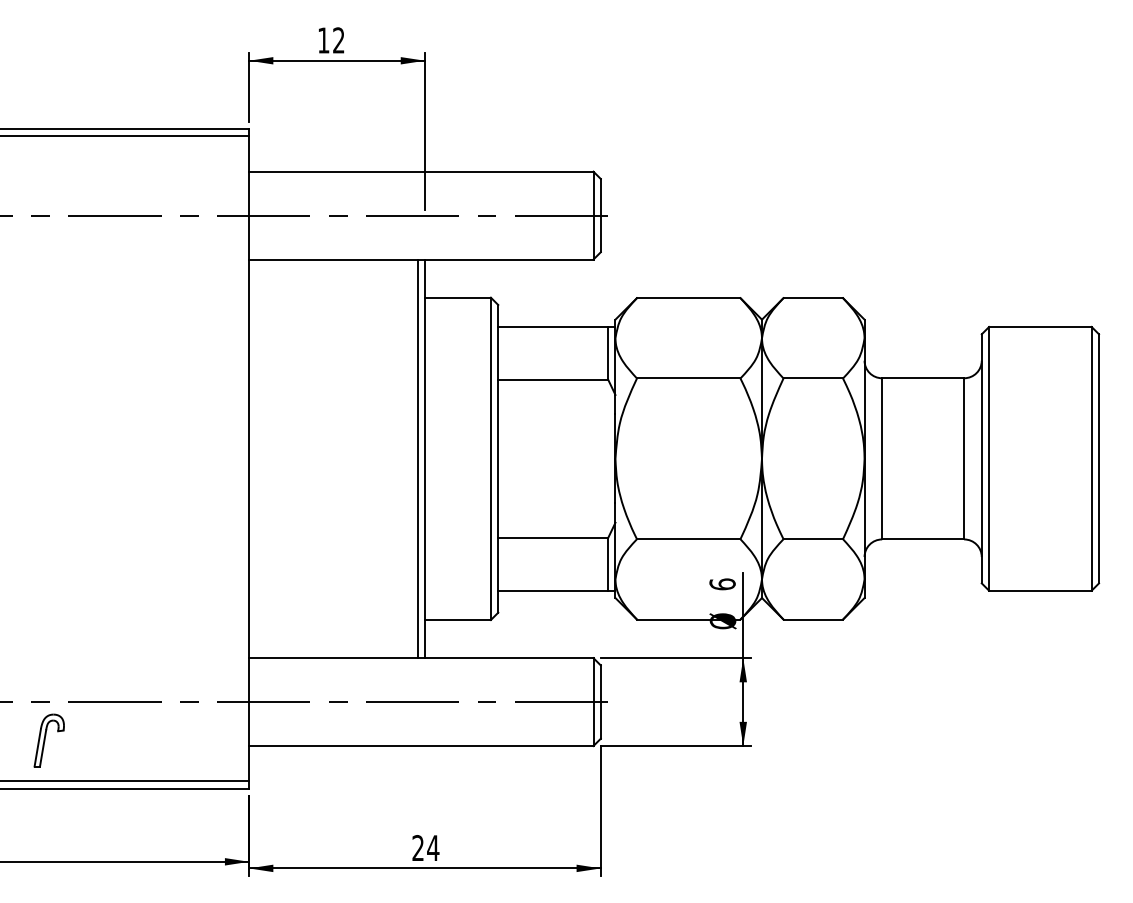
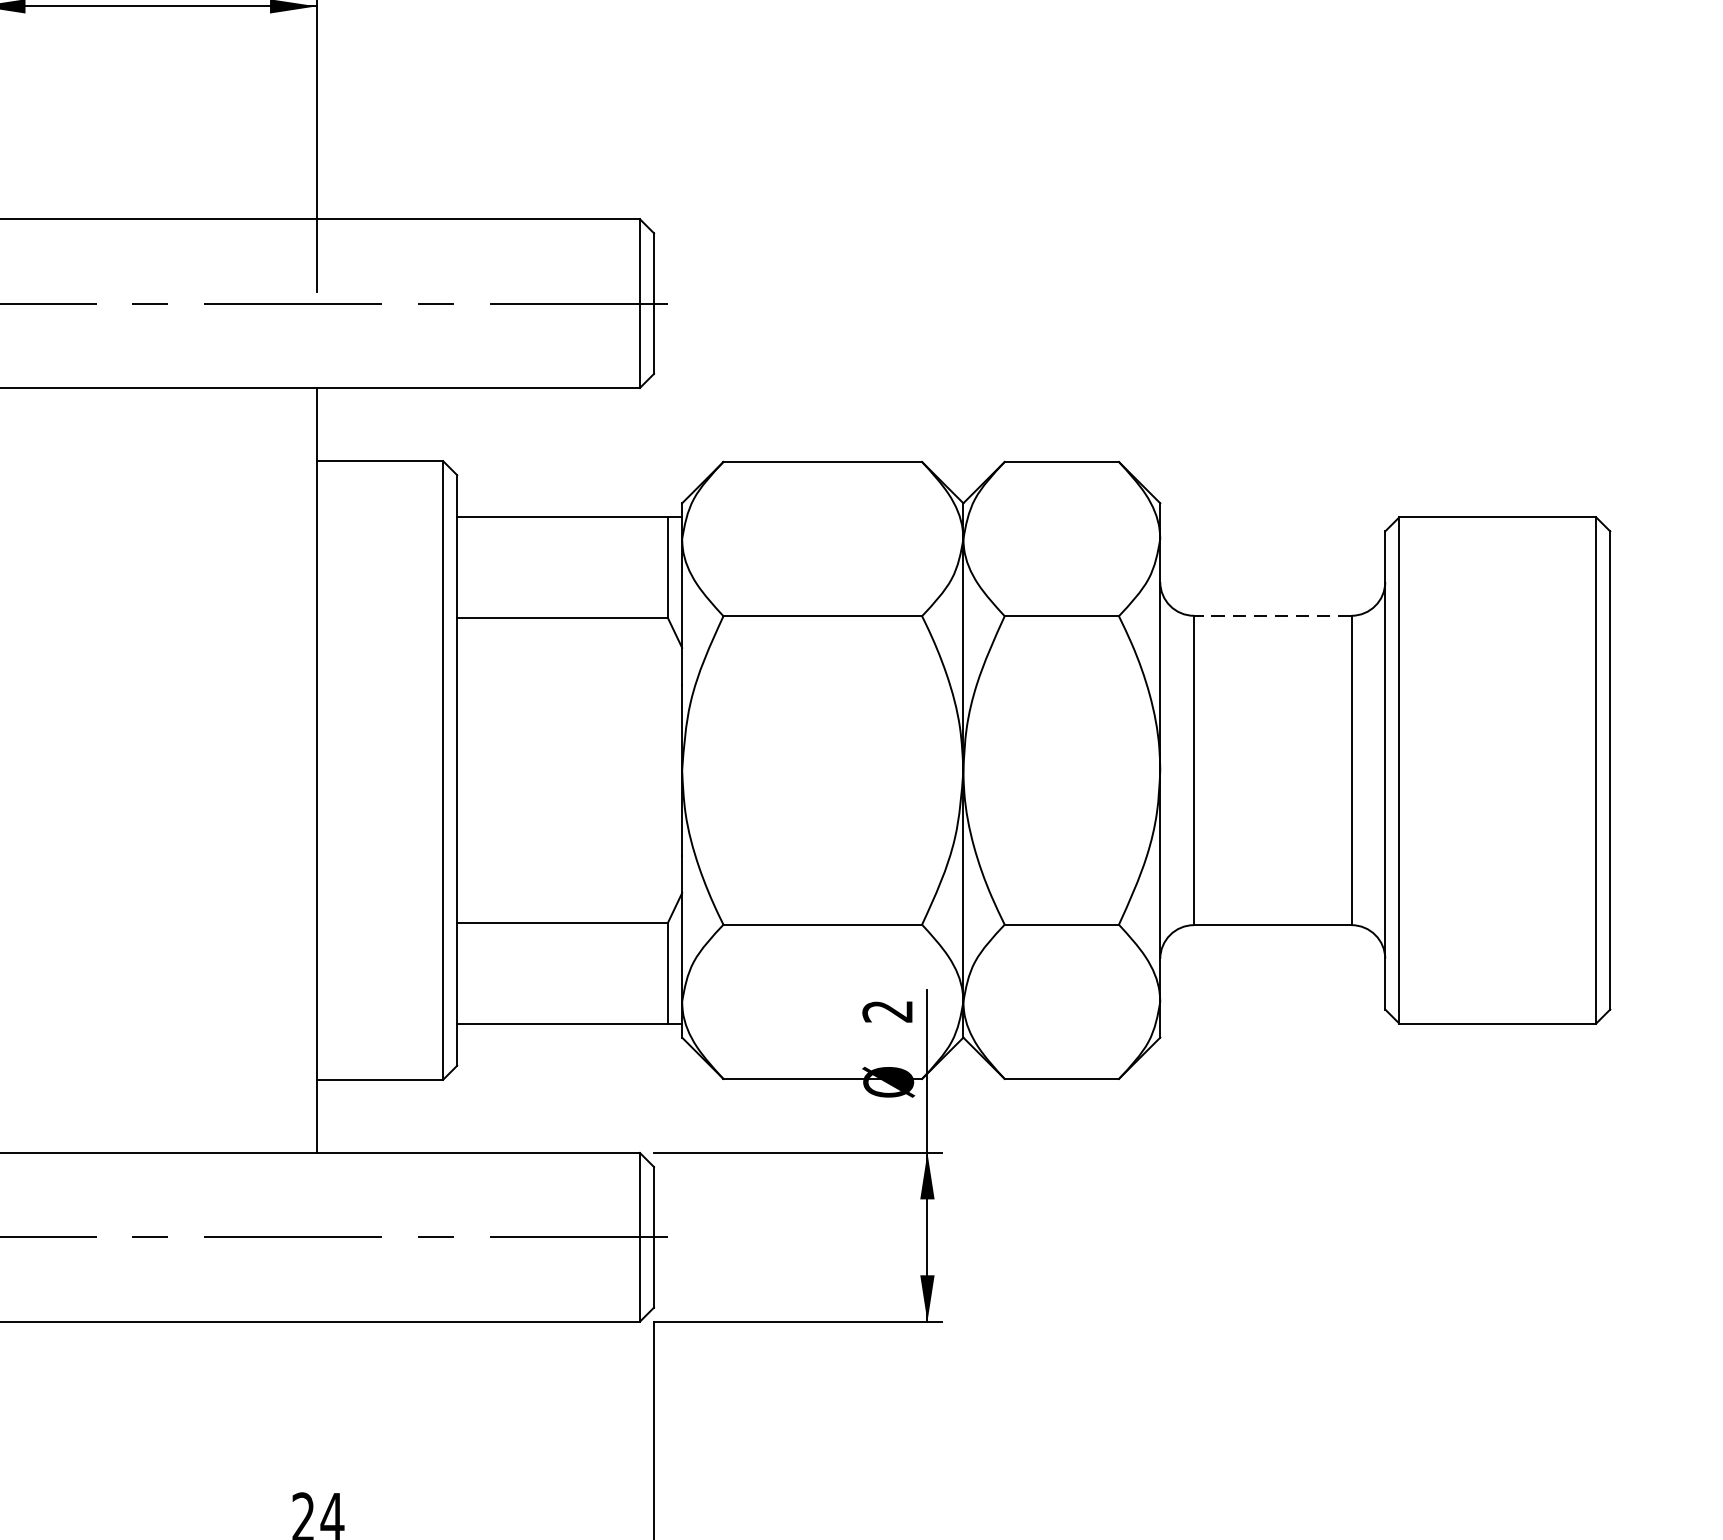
line: (922, 378) -> (1271, 616), solid -> dashed
line: (417, 458) -> (302, 769), removed
text: (722, 584) -> (887, 1011), 6 -> 2

